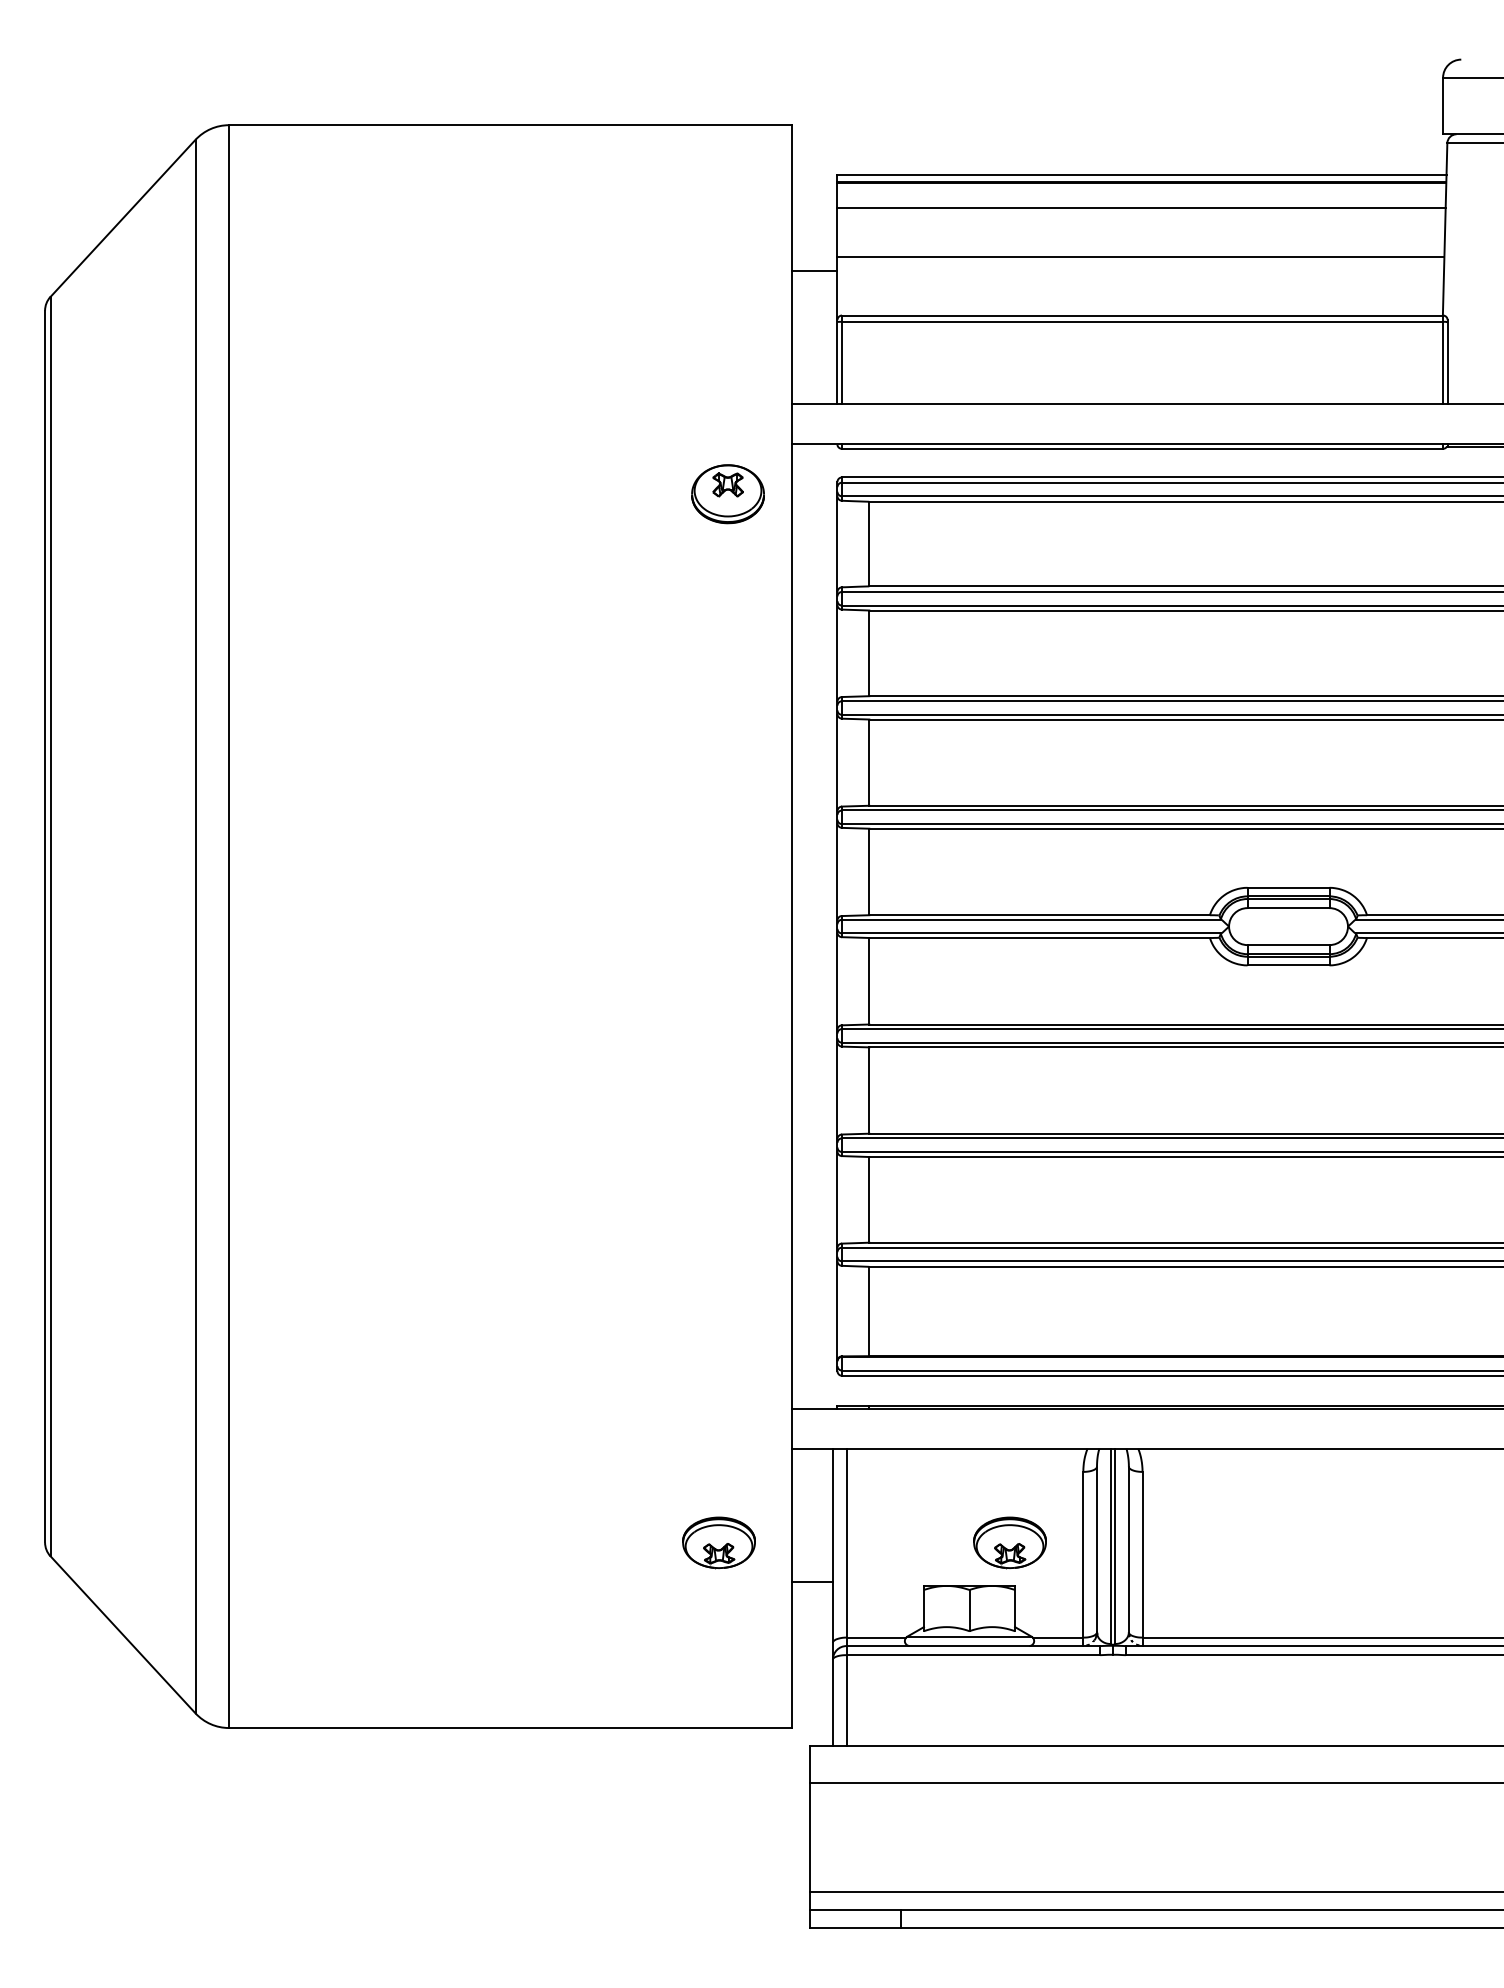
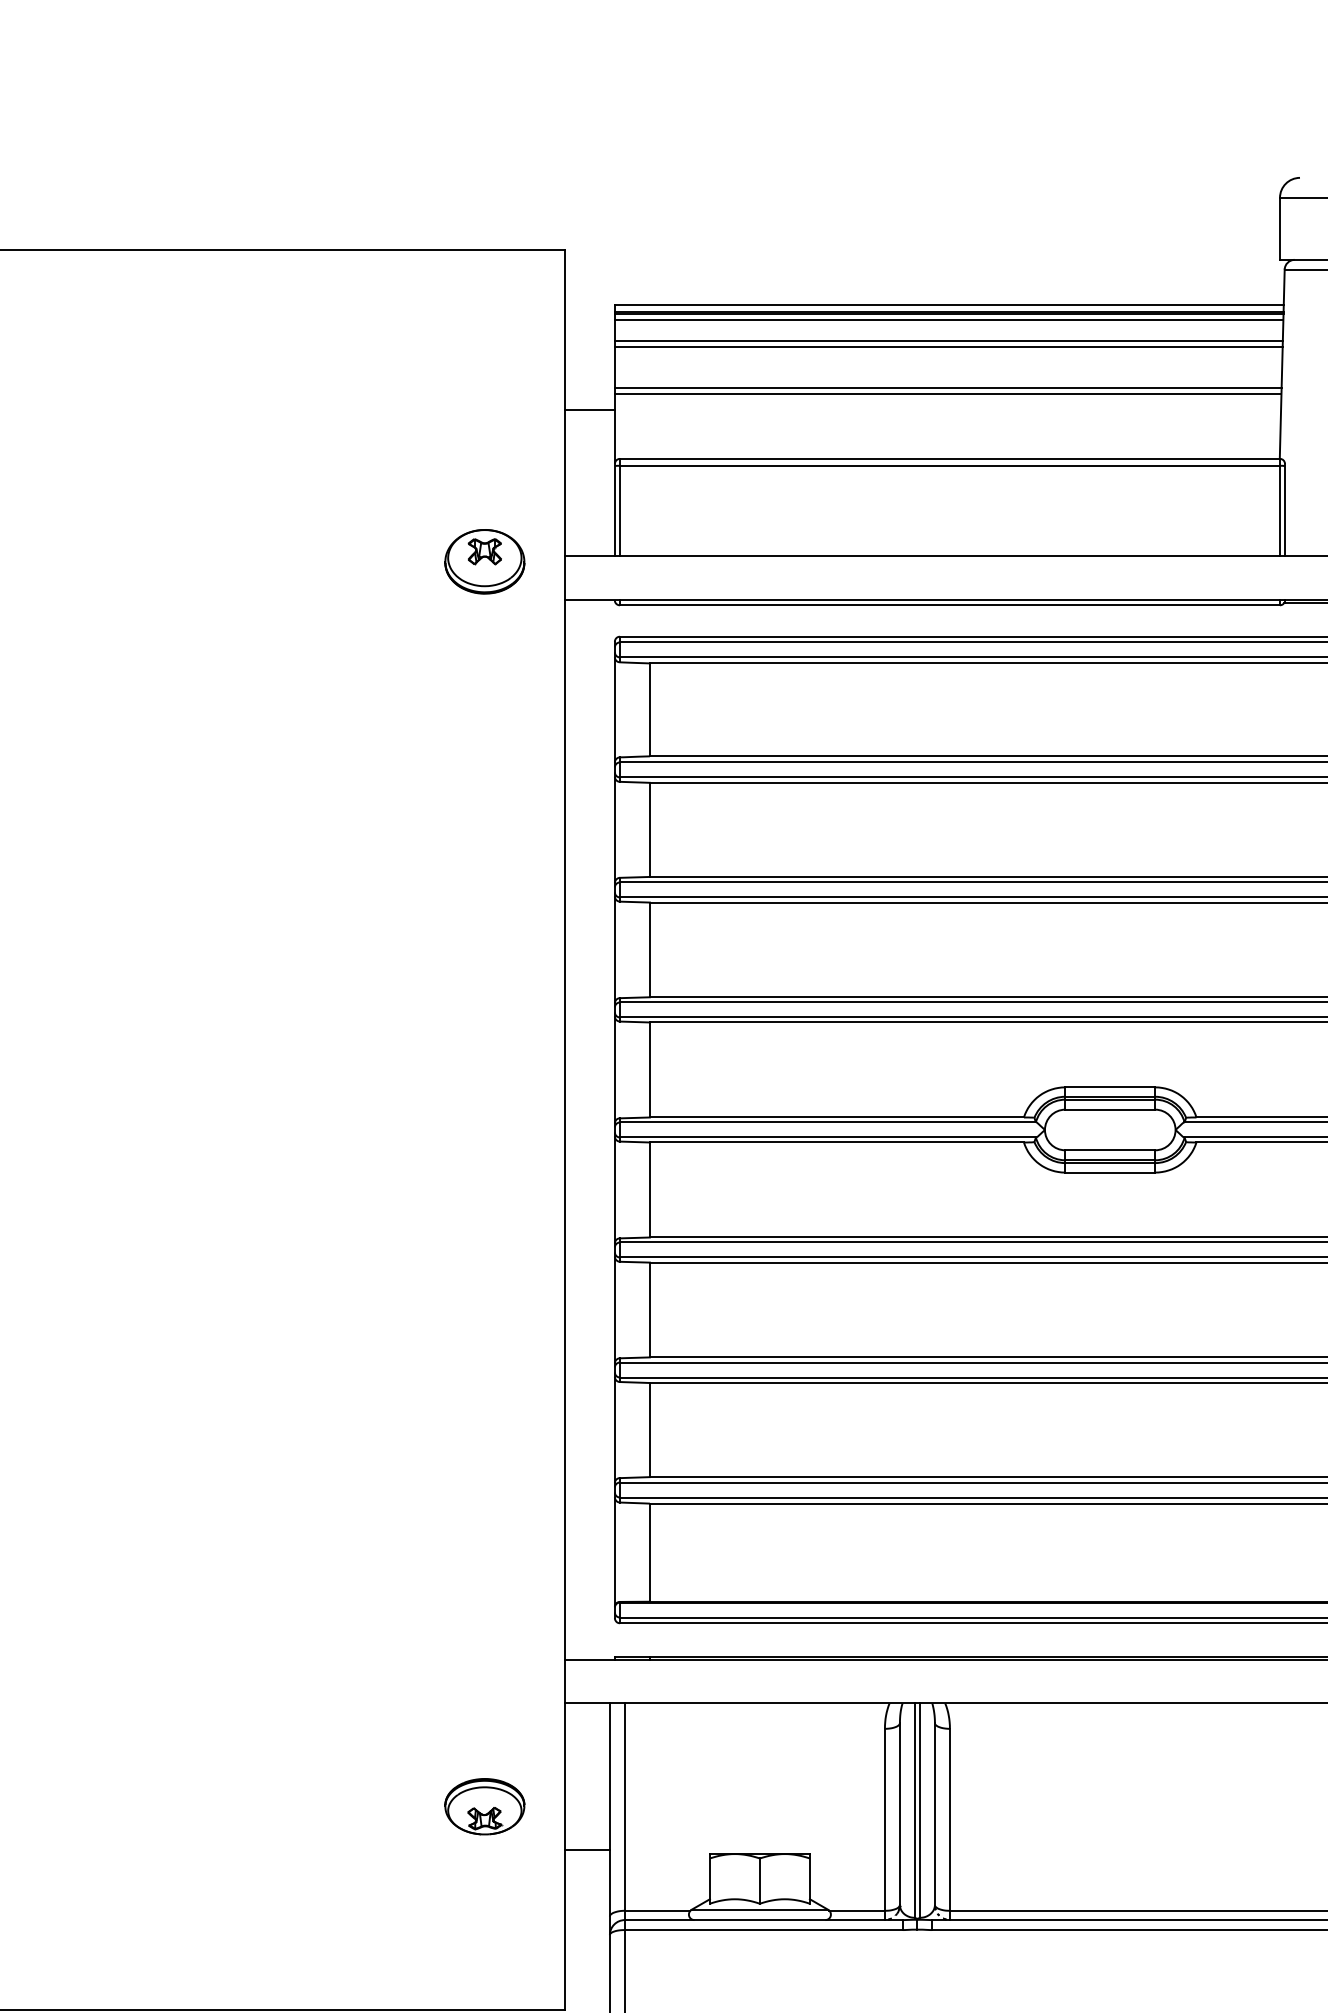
line: (1141, 189) -> (948, 320), added
line: (1141, 214) -> (948, 347), added
line: (1140, 250) -> (947, 387), added
part: (727, 494) -> (484, 562), moved
part: (1009, 1542) -> (803, 1806), removed

